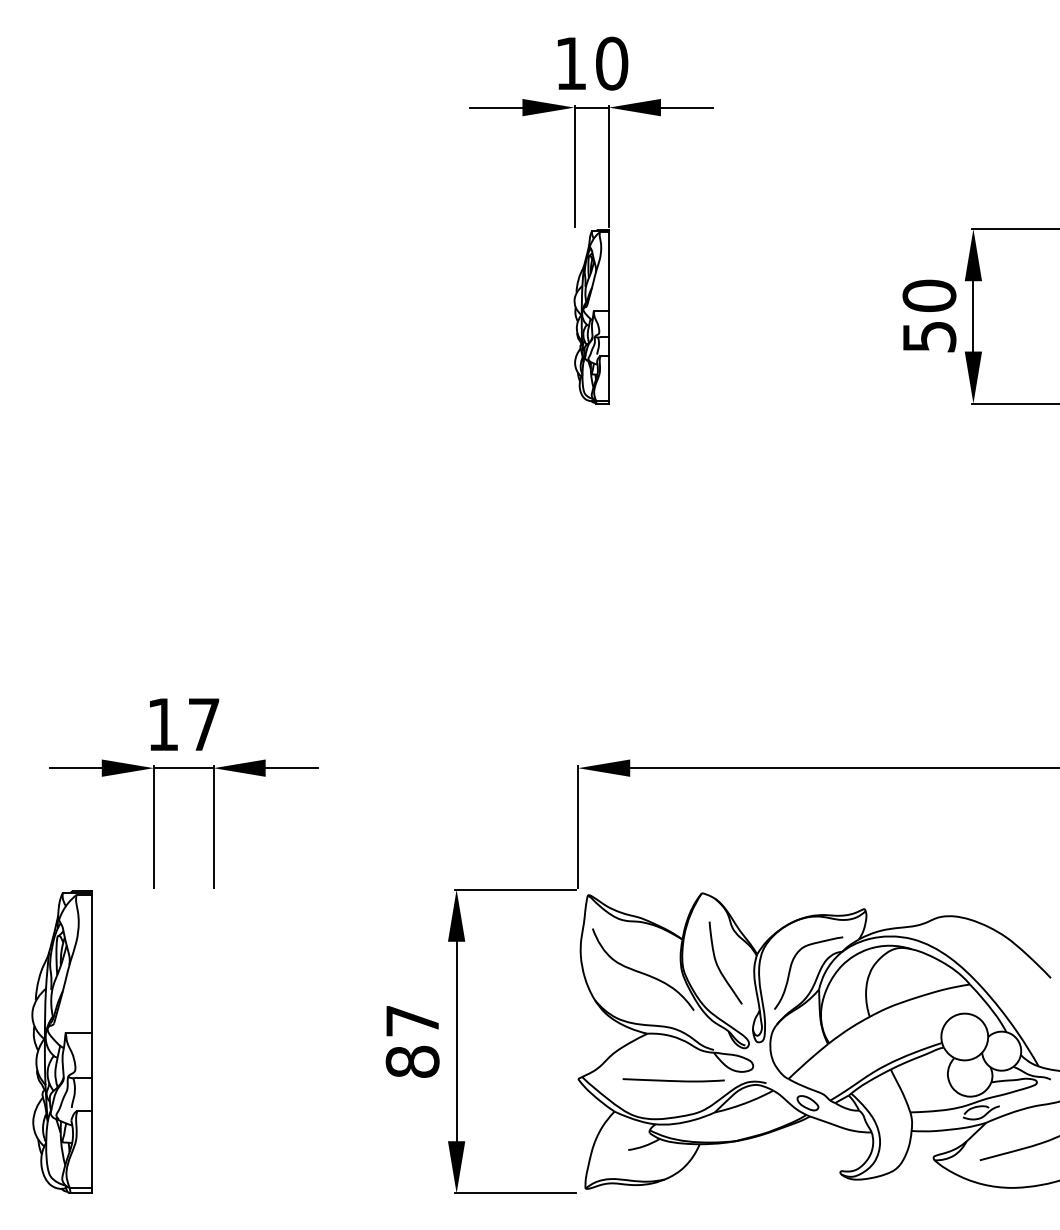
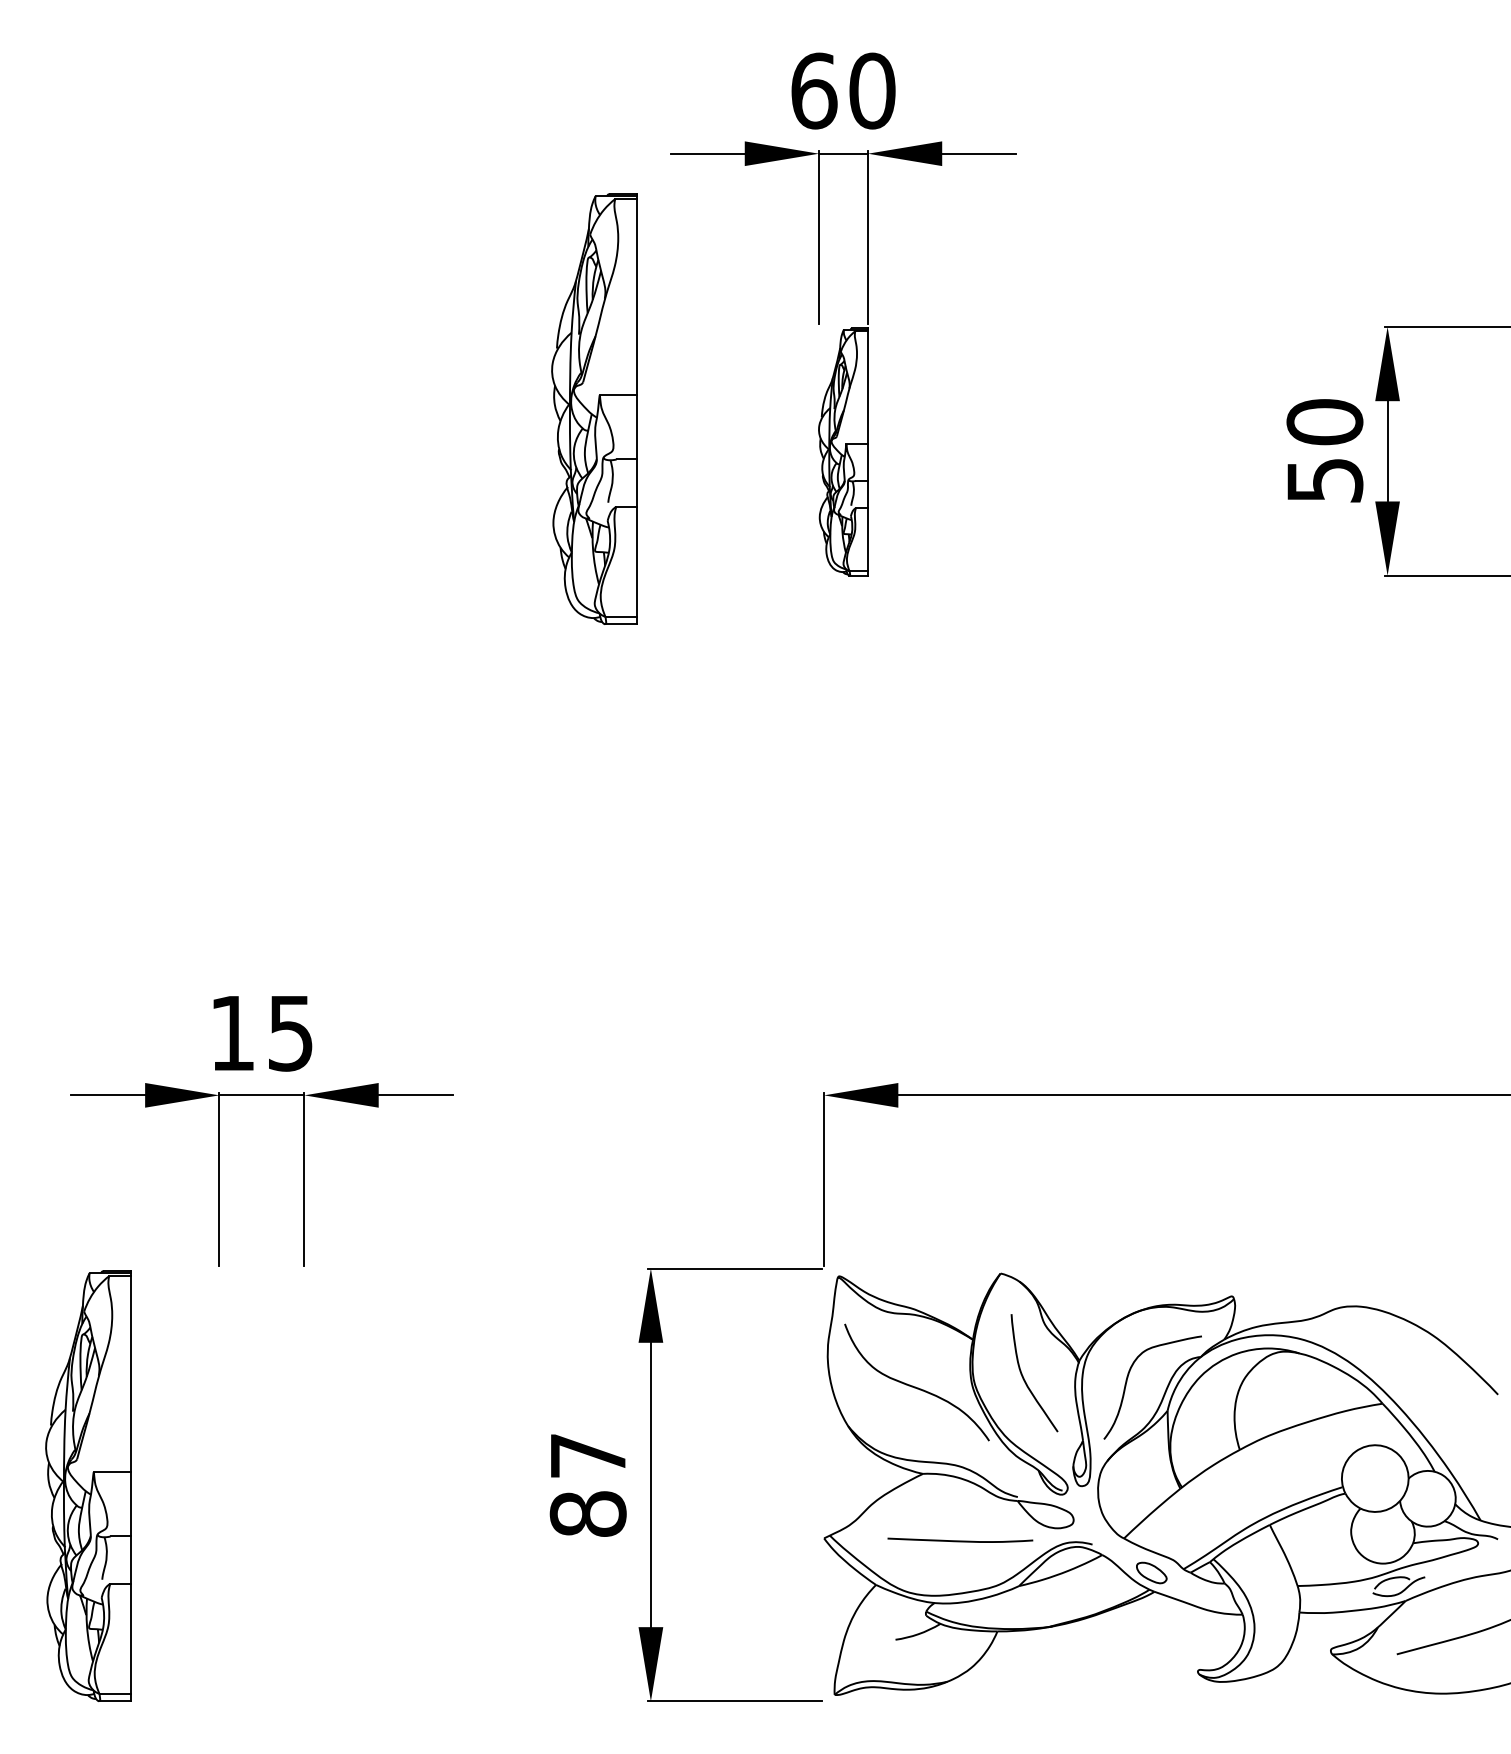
text: (571, 63) -> (814, 90), 10 -> 60
part: (417, 286) -> (594, 408), added
text: (203, 724) -> (290, 1033), 17 -> 15

